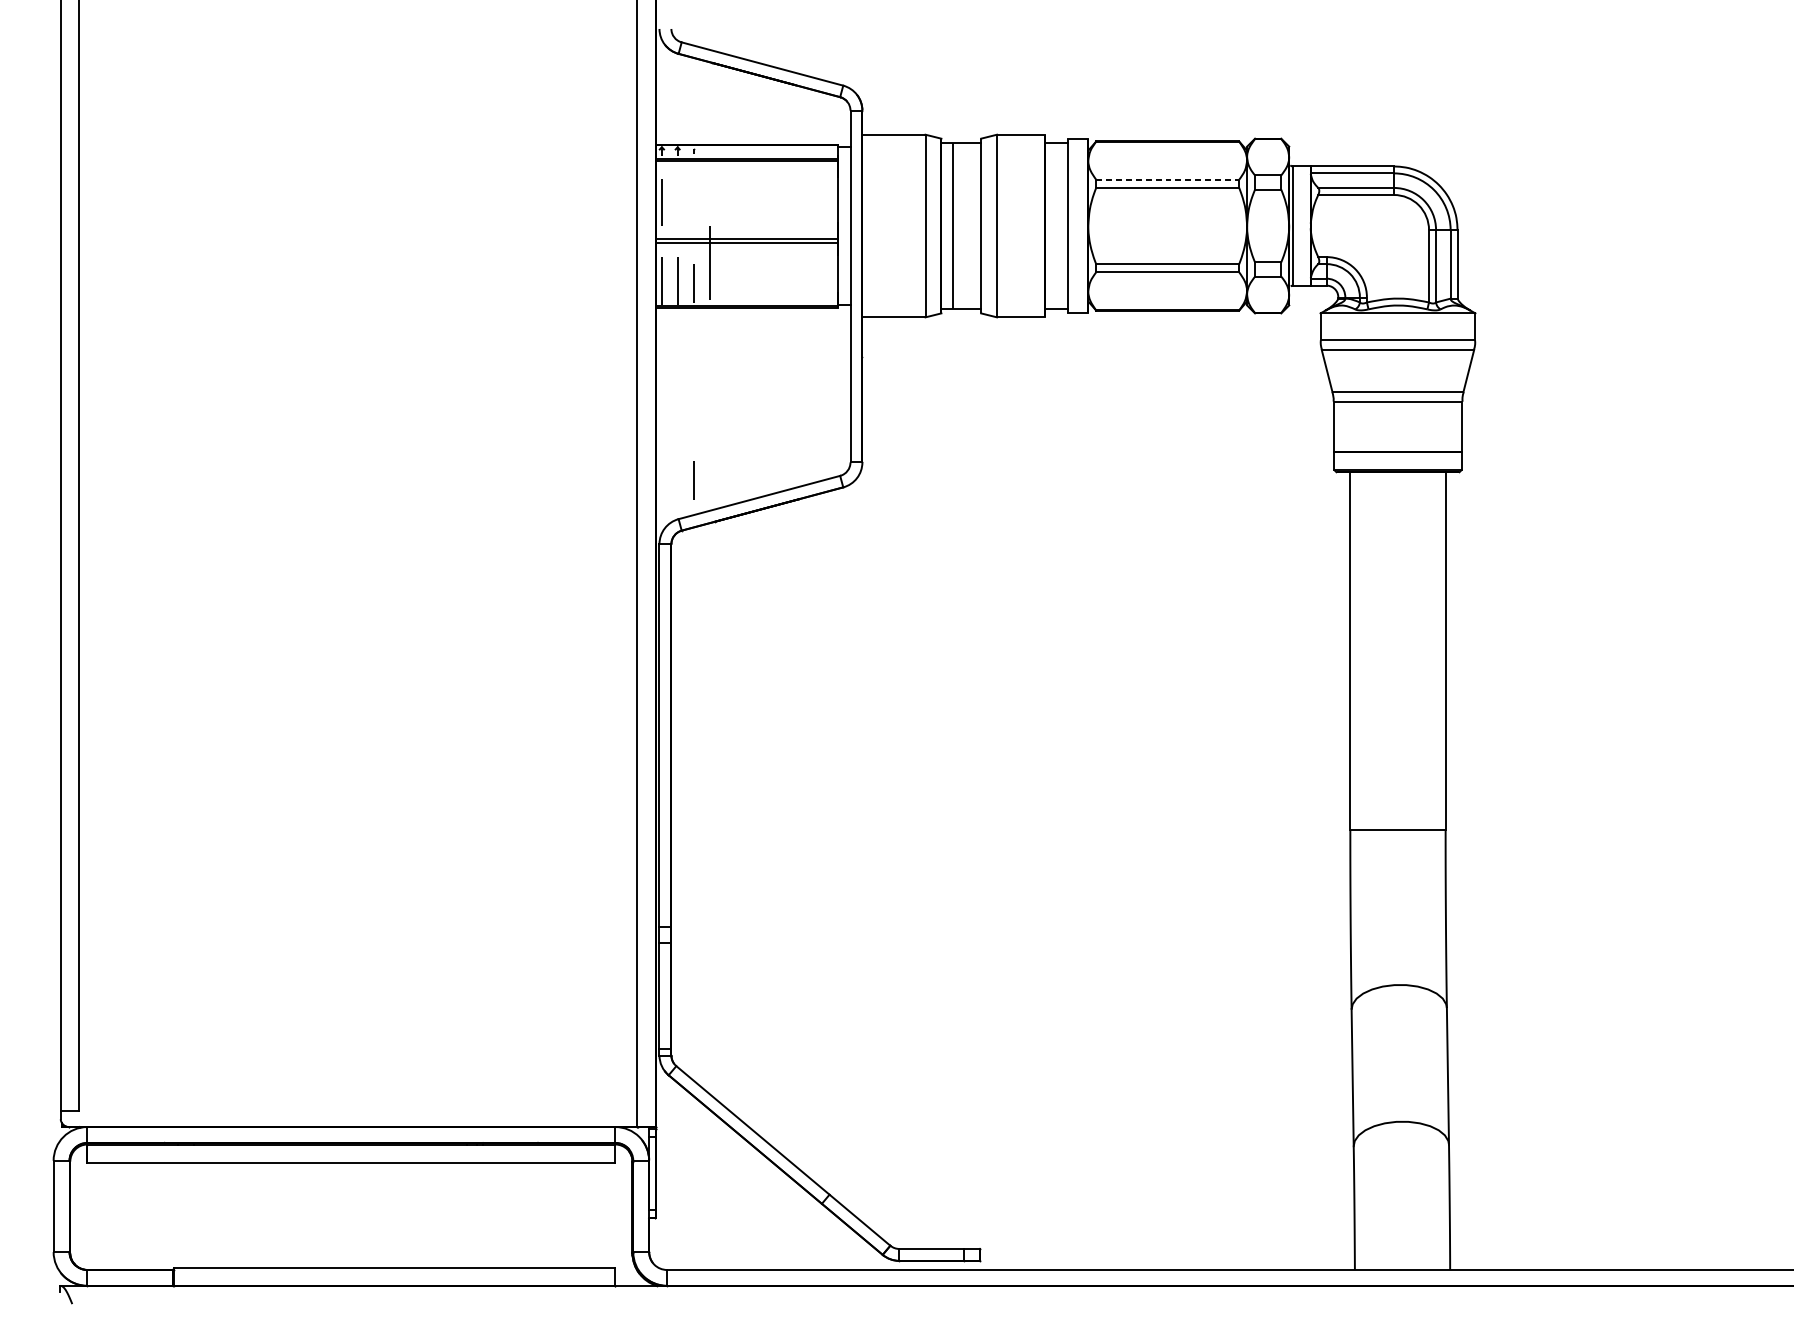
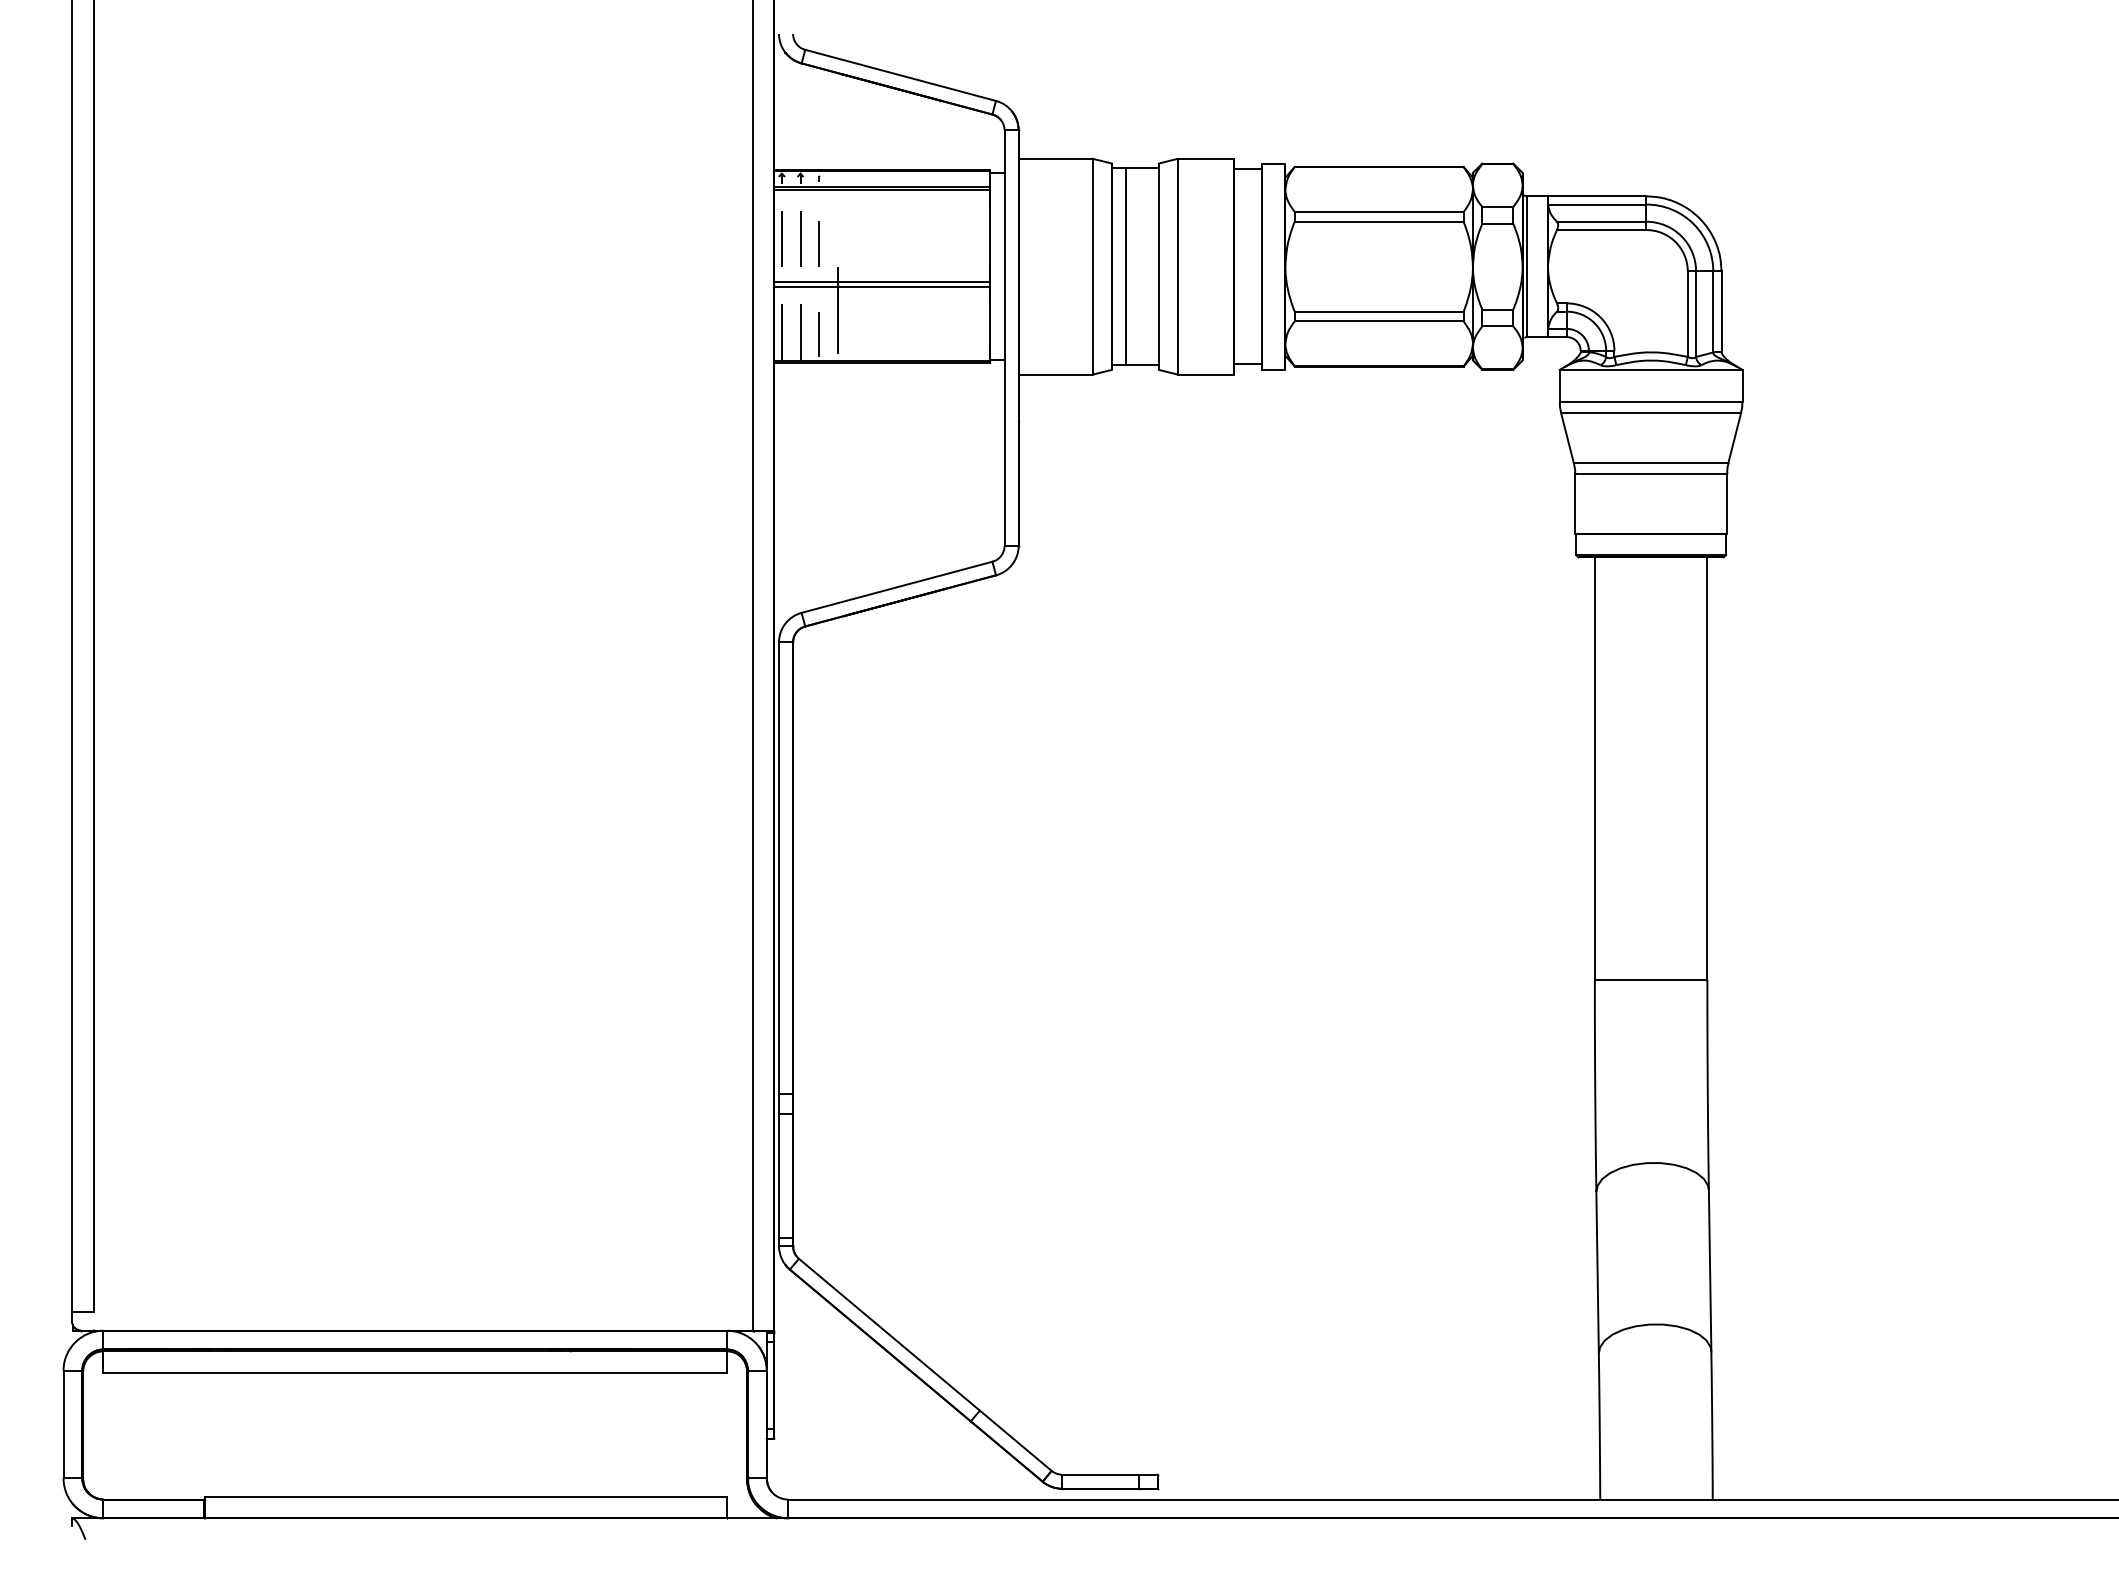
line: (1167, 180) -> (1379, 212), dashed -> solid
line: (677, 202) -> (800, 238), added
line: (692, 479) -> (818, 243), moved

